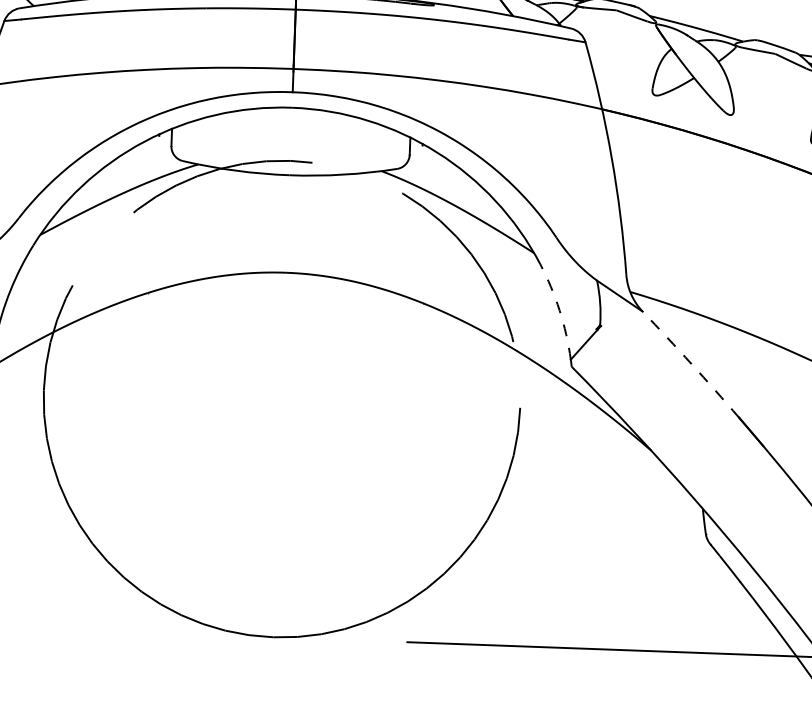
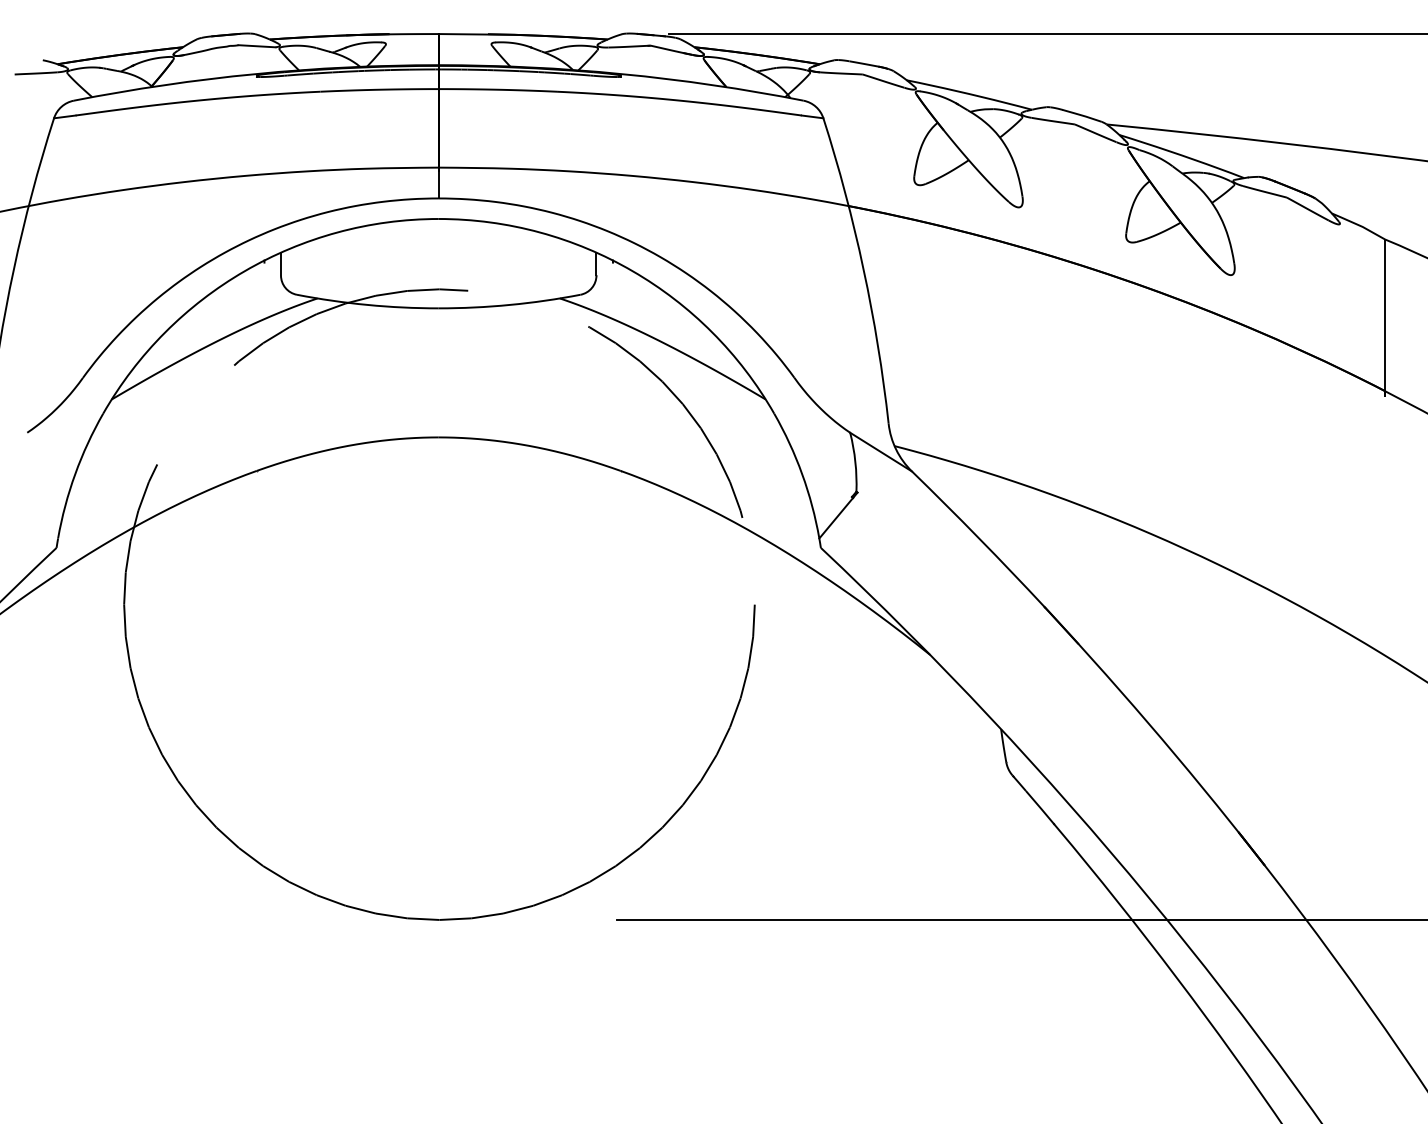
arc: (559, 310) -> (802, 474), dashed -> solid
arc: (691, 364) -> (979, 538), dashed -> solid

